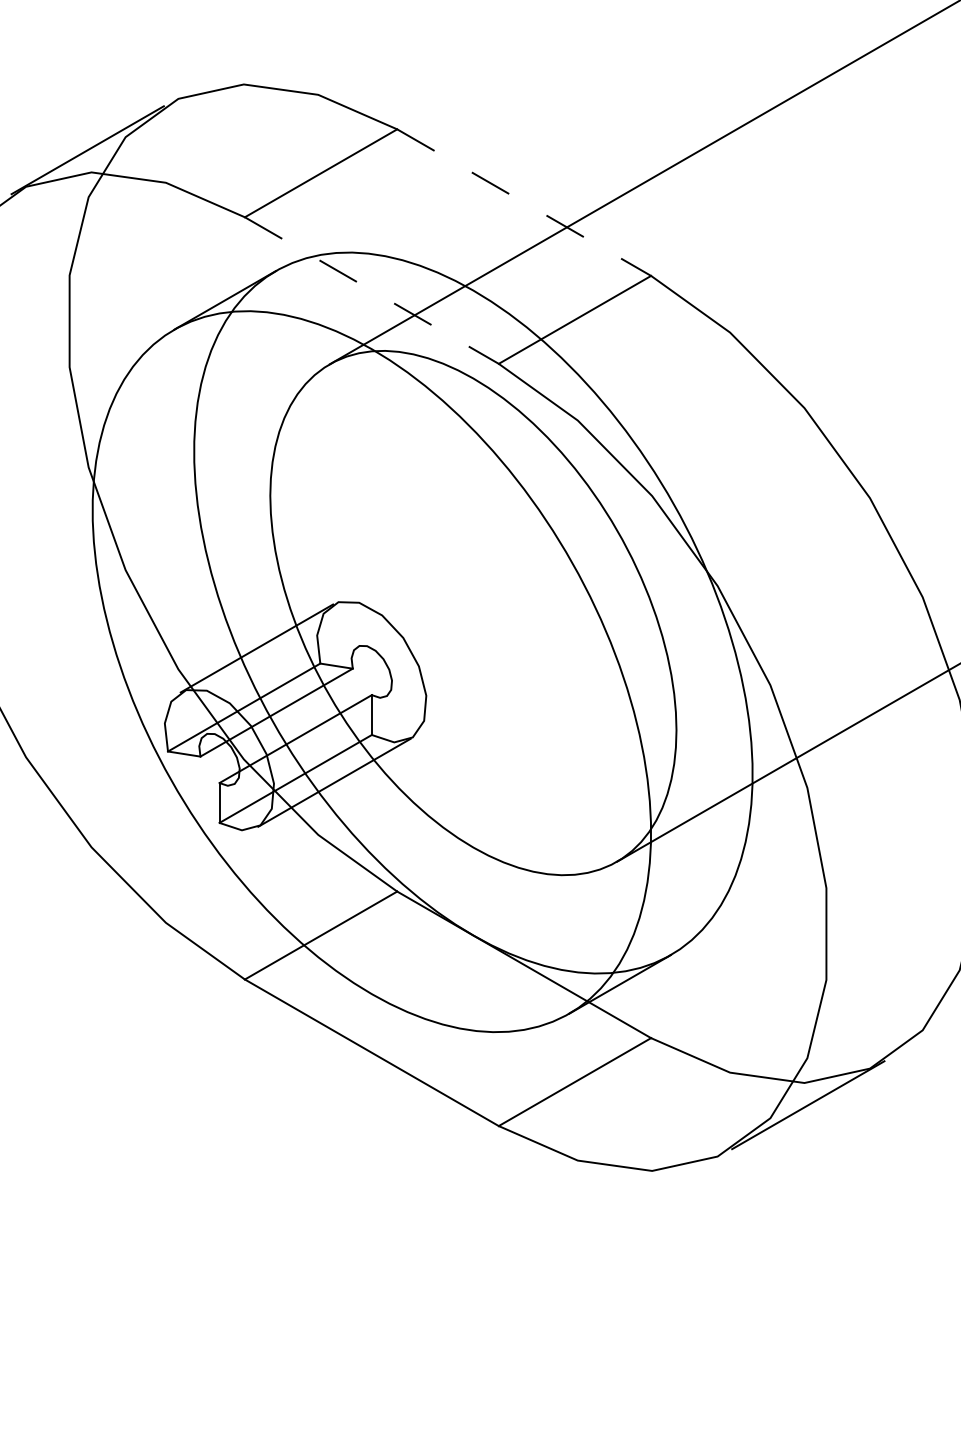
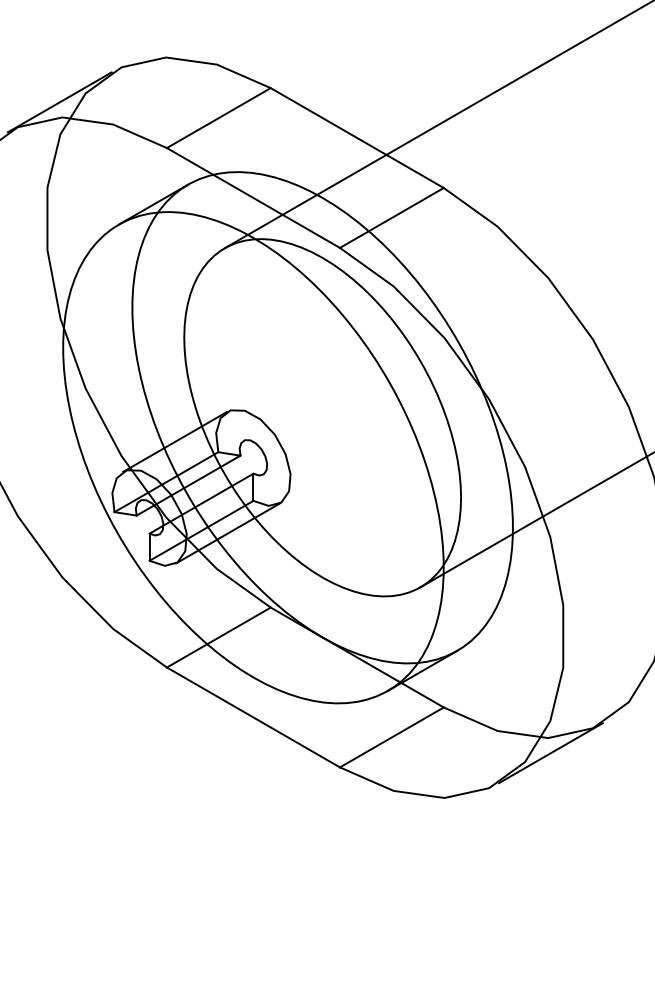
line: (524, 203) -> (357, 138), dashed -> solid
line: (371, 289) -> (253, 197), dashed -> solid

